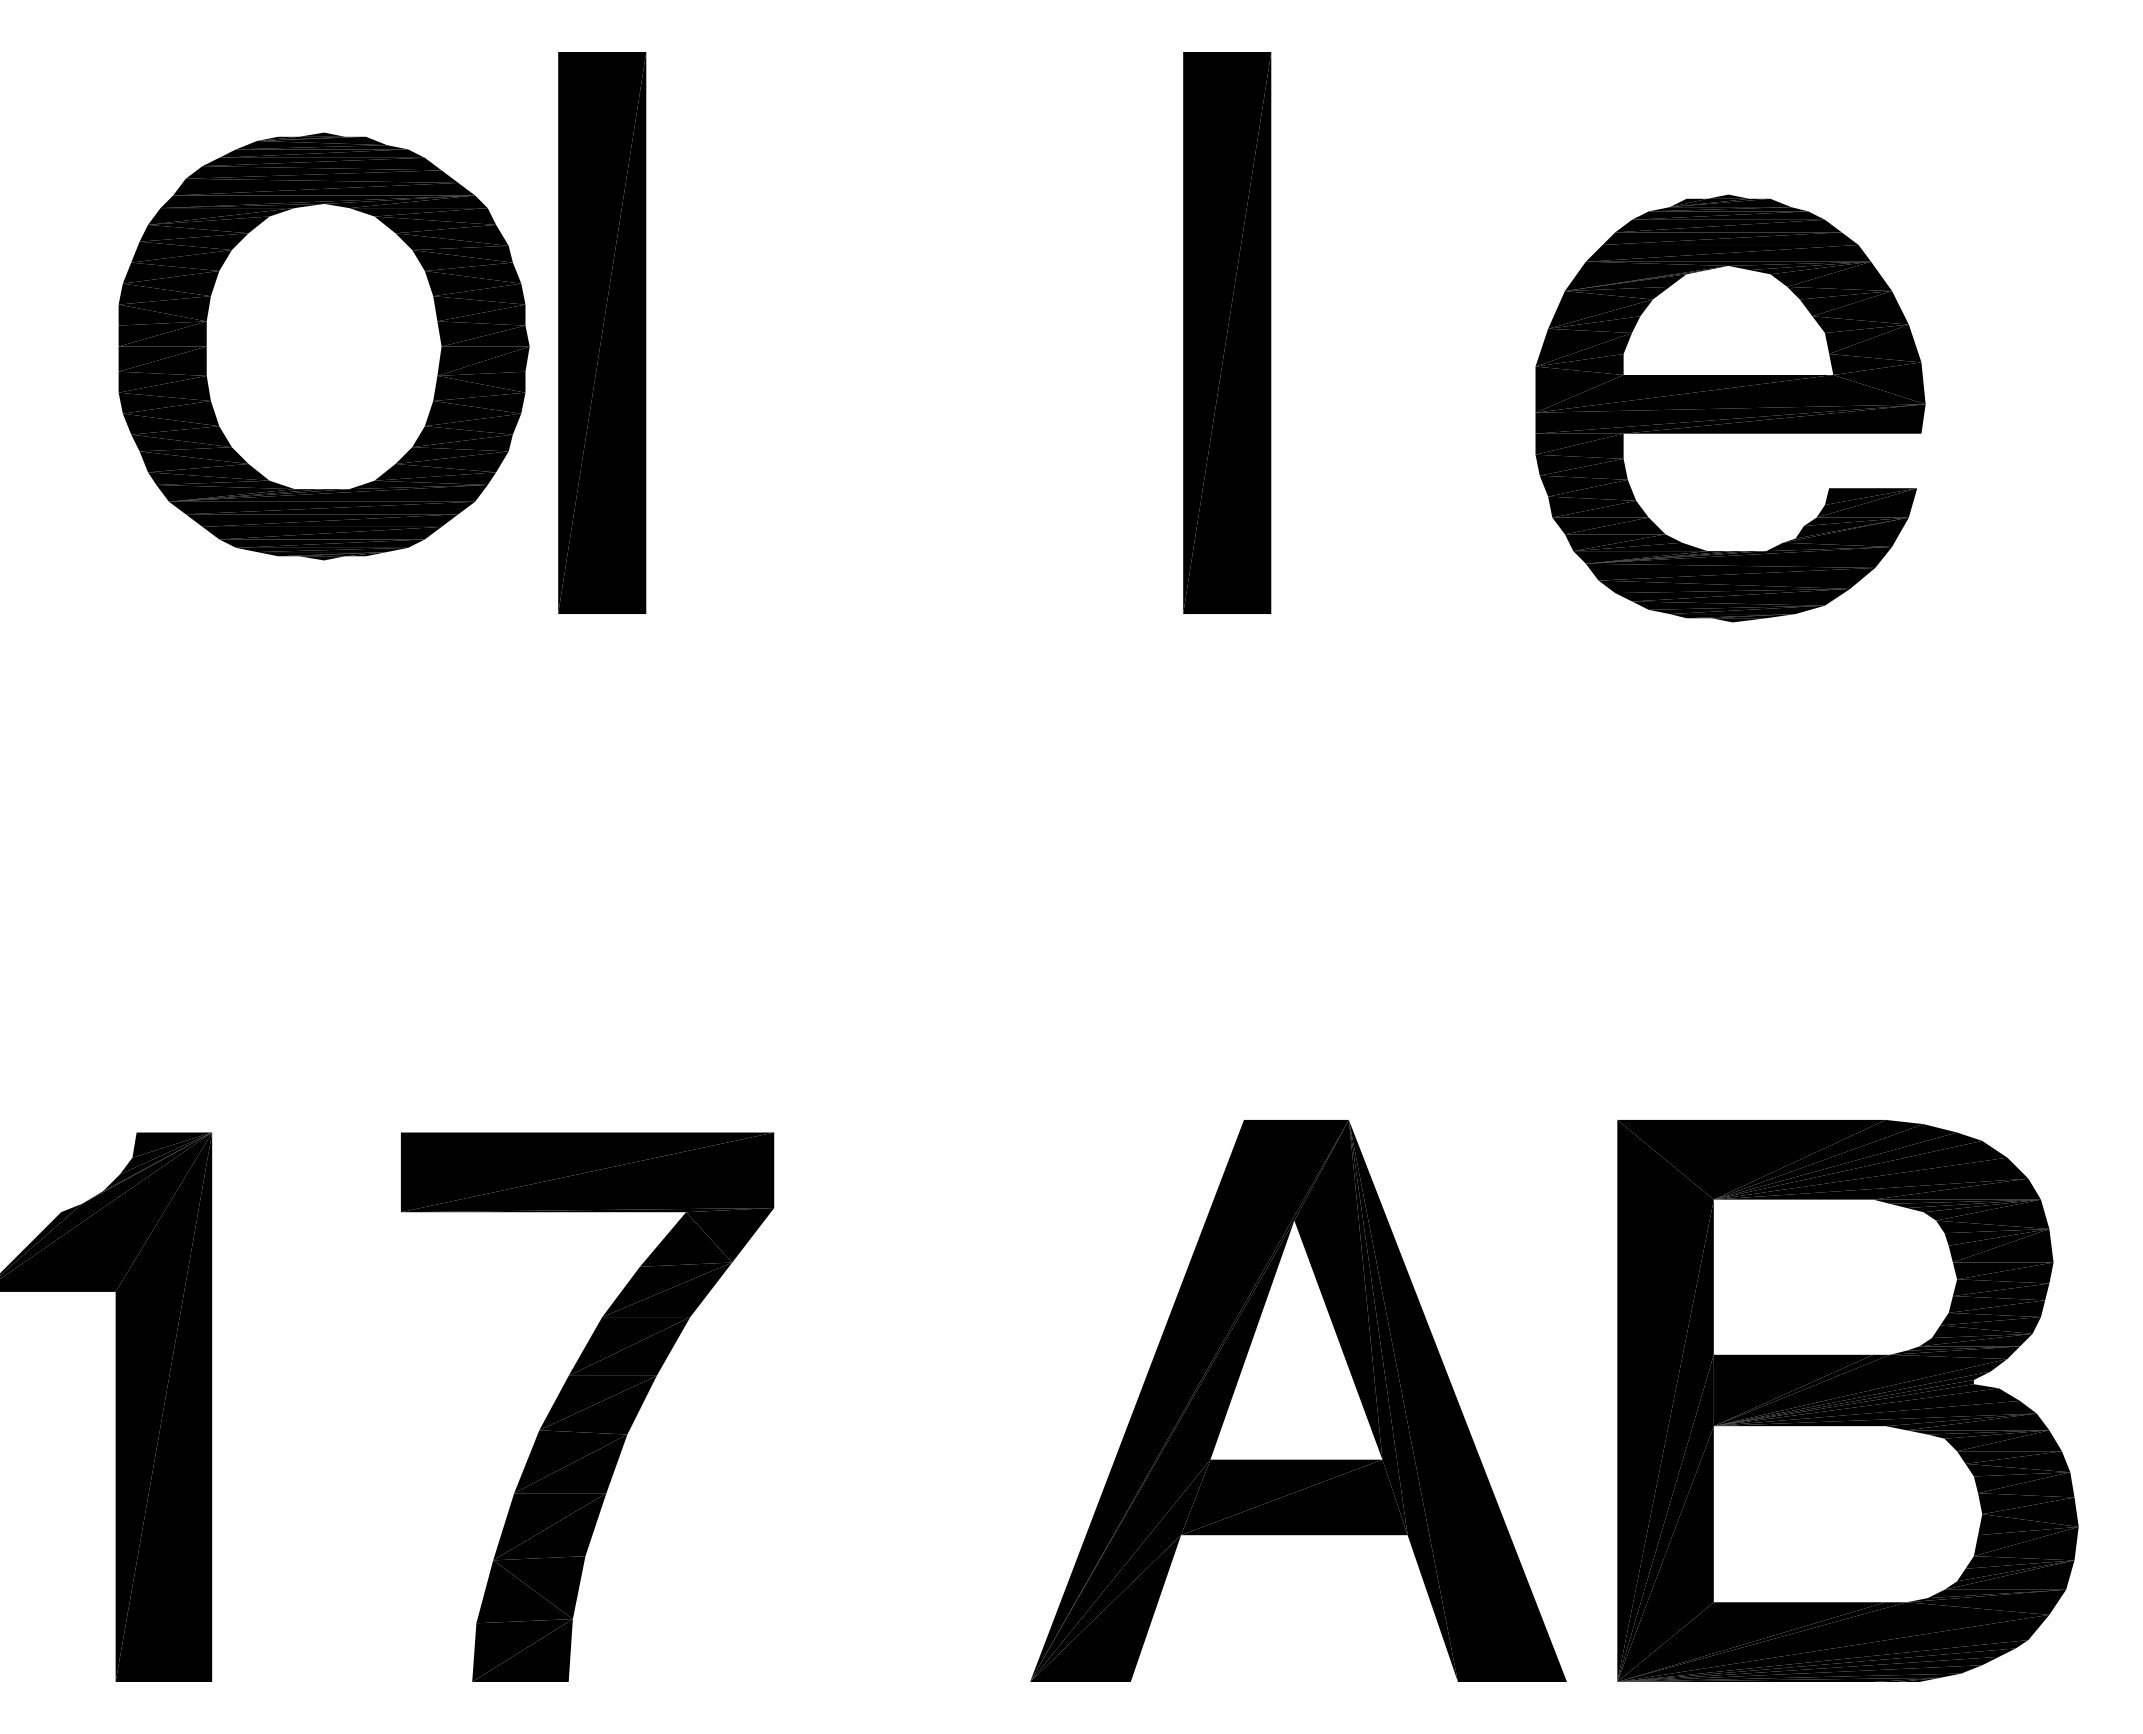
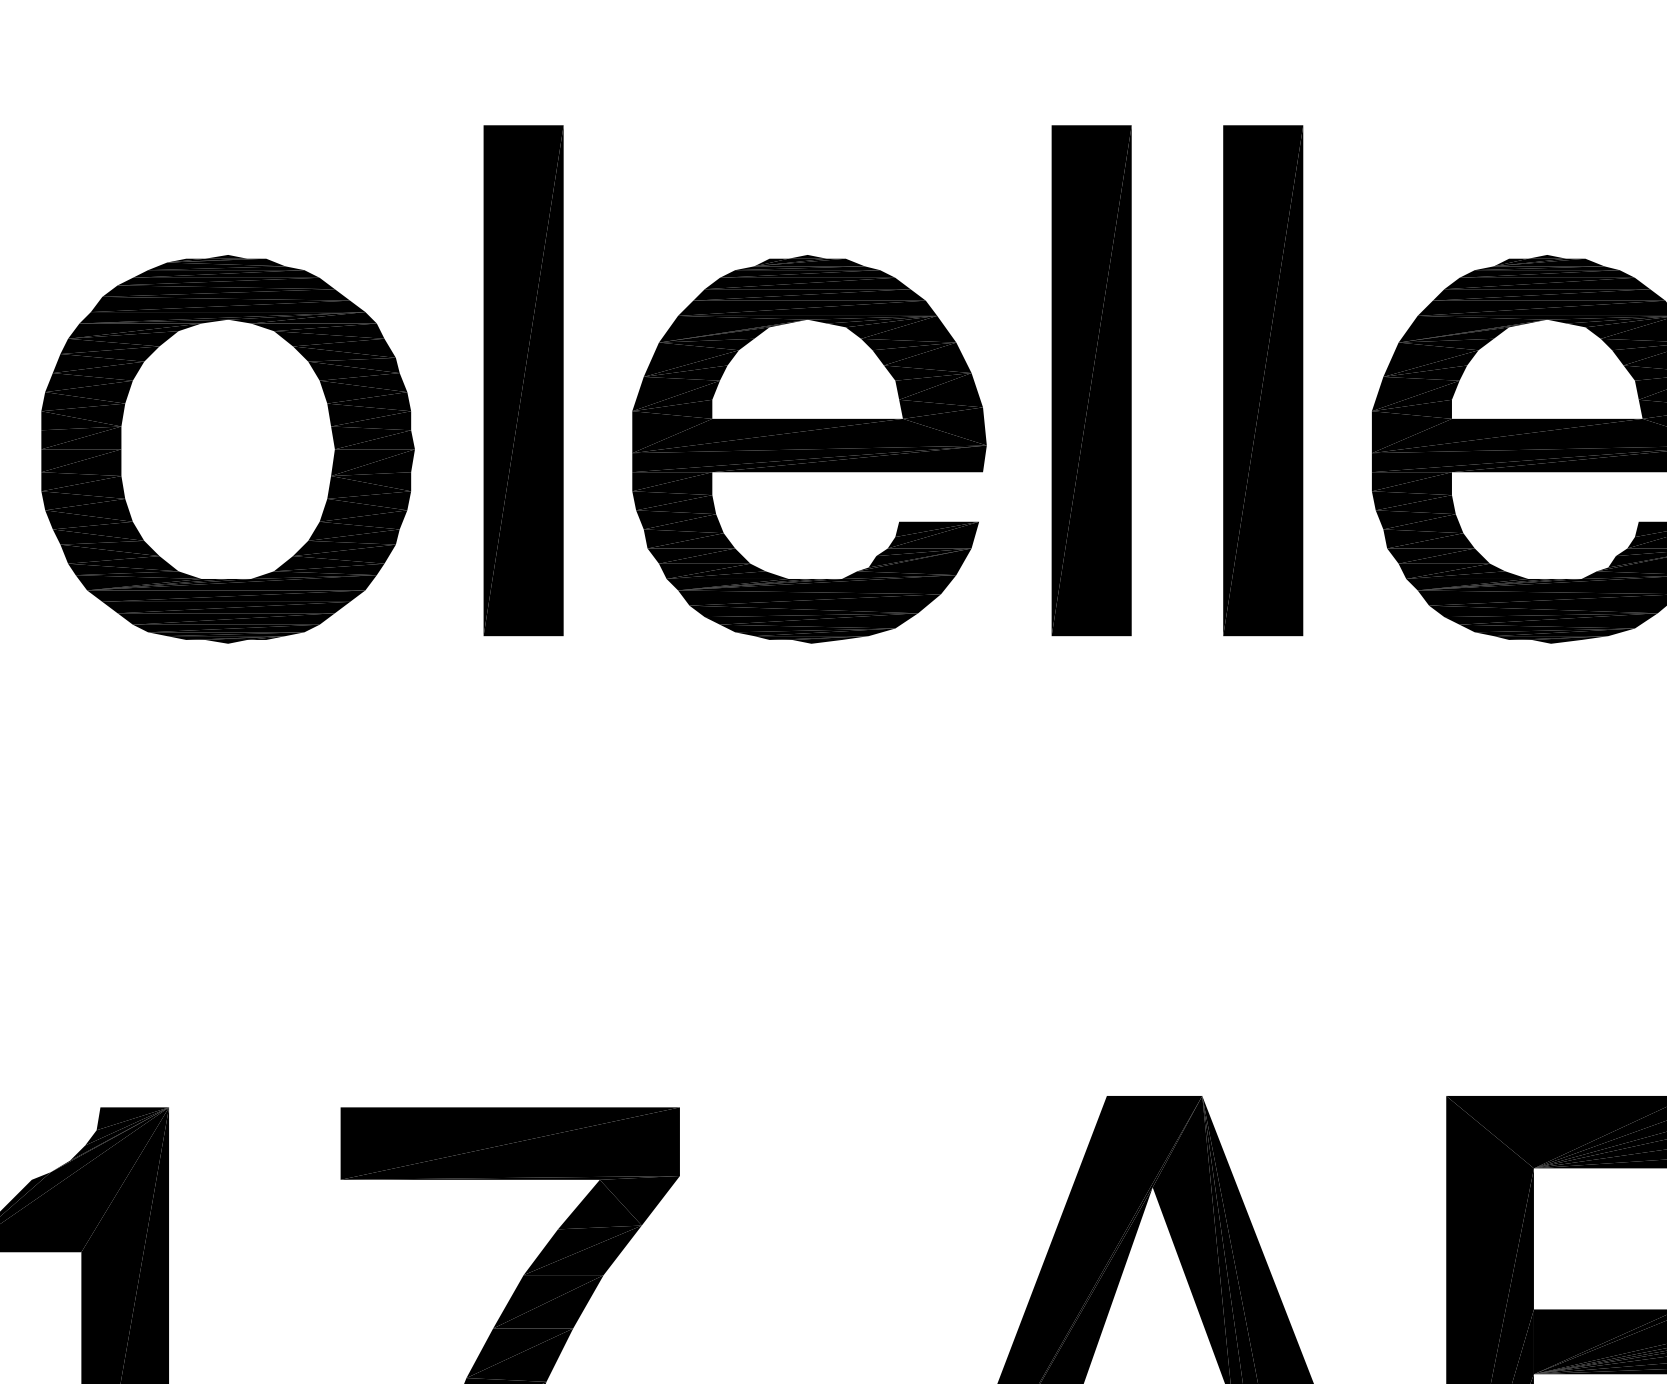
part: (1415, 332) -> (1262, 380), added
part: (323, 346) -> (227, 449), moved
part: (916, 408) -> (809, 449), added

